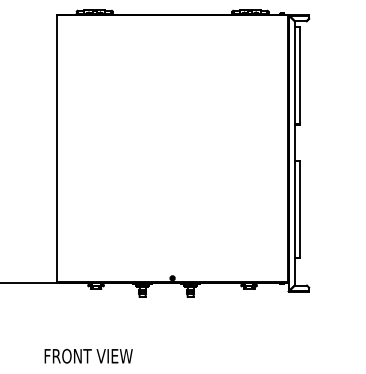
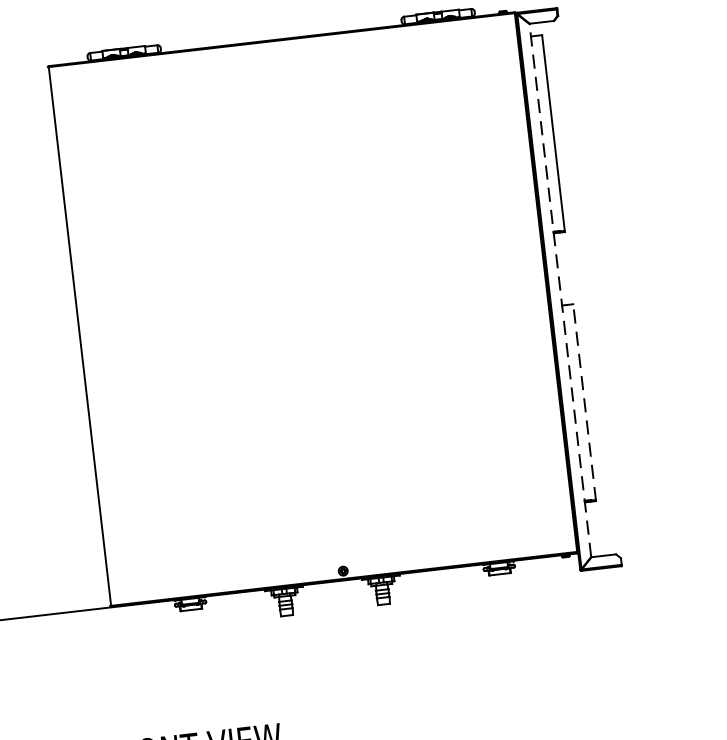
line: (294, 152) -> (559, 288), solid -> dashed
line: (300, 209) -> (585, 402), solid -> dashed

